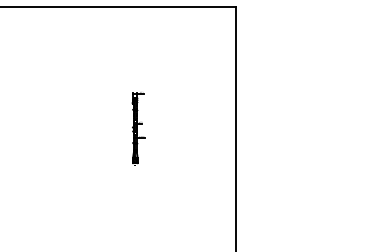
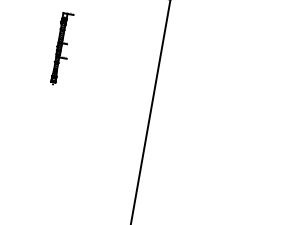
part: (138, 128) -> (62, 48), moved

